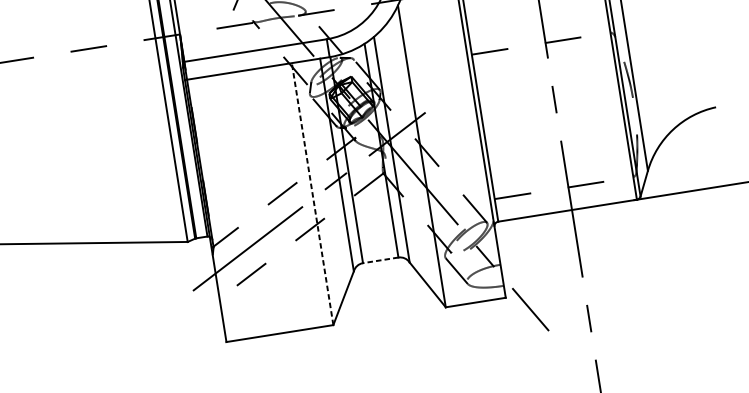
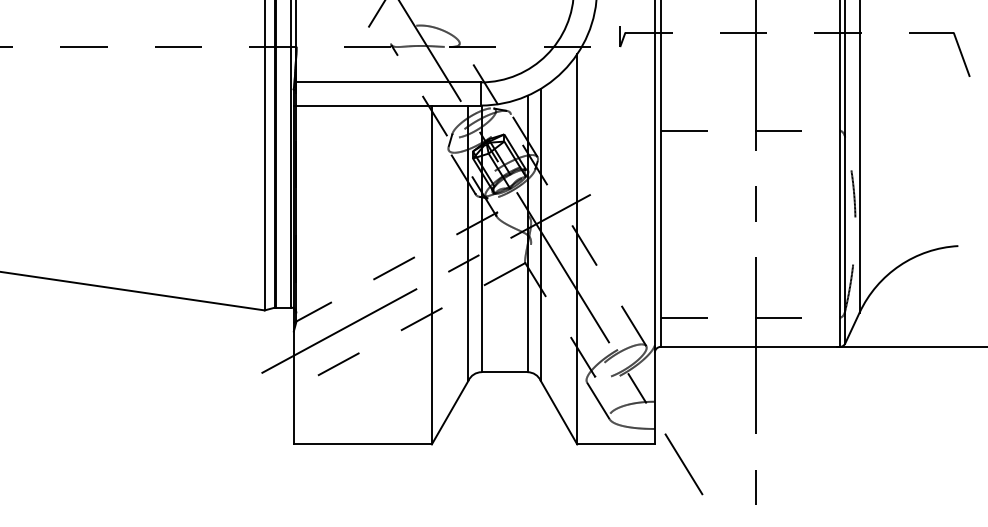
line: (312, 193) -> (431, 274), dashed -> solid
line: (380, 260) -> (504, 372), dashed -> solid

